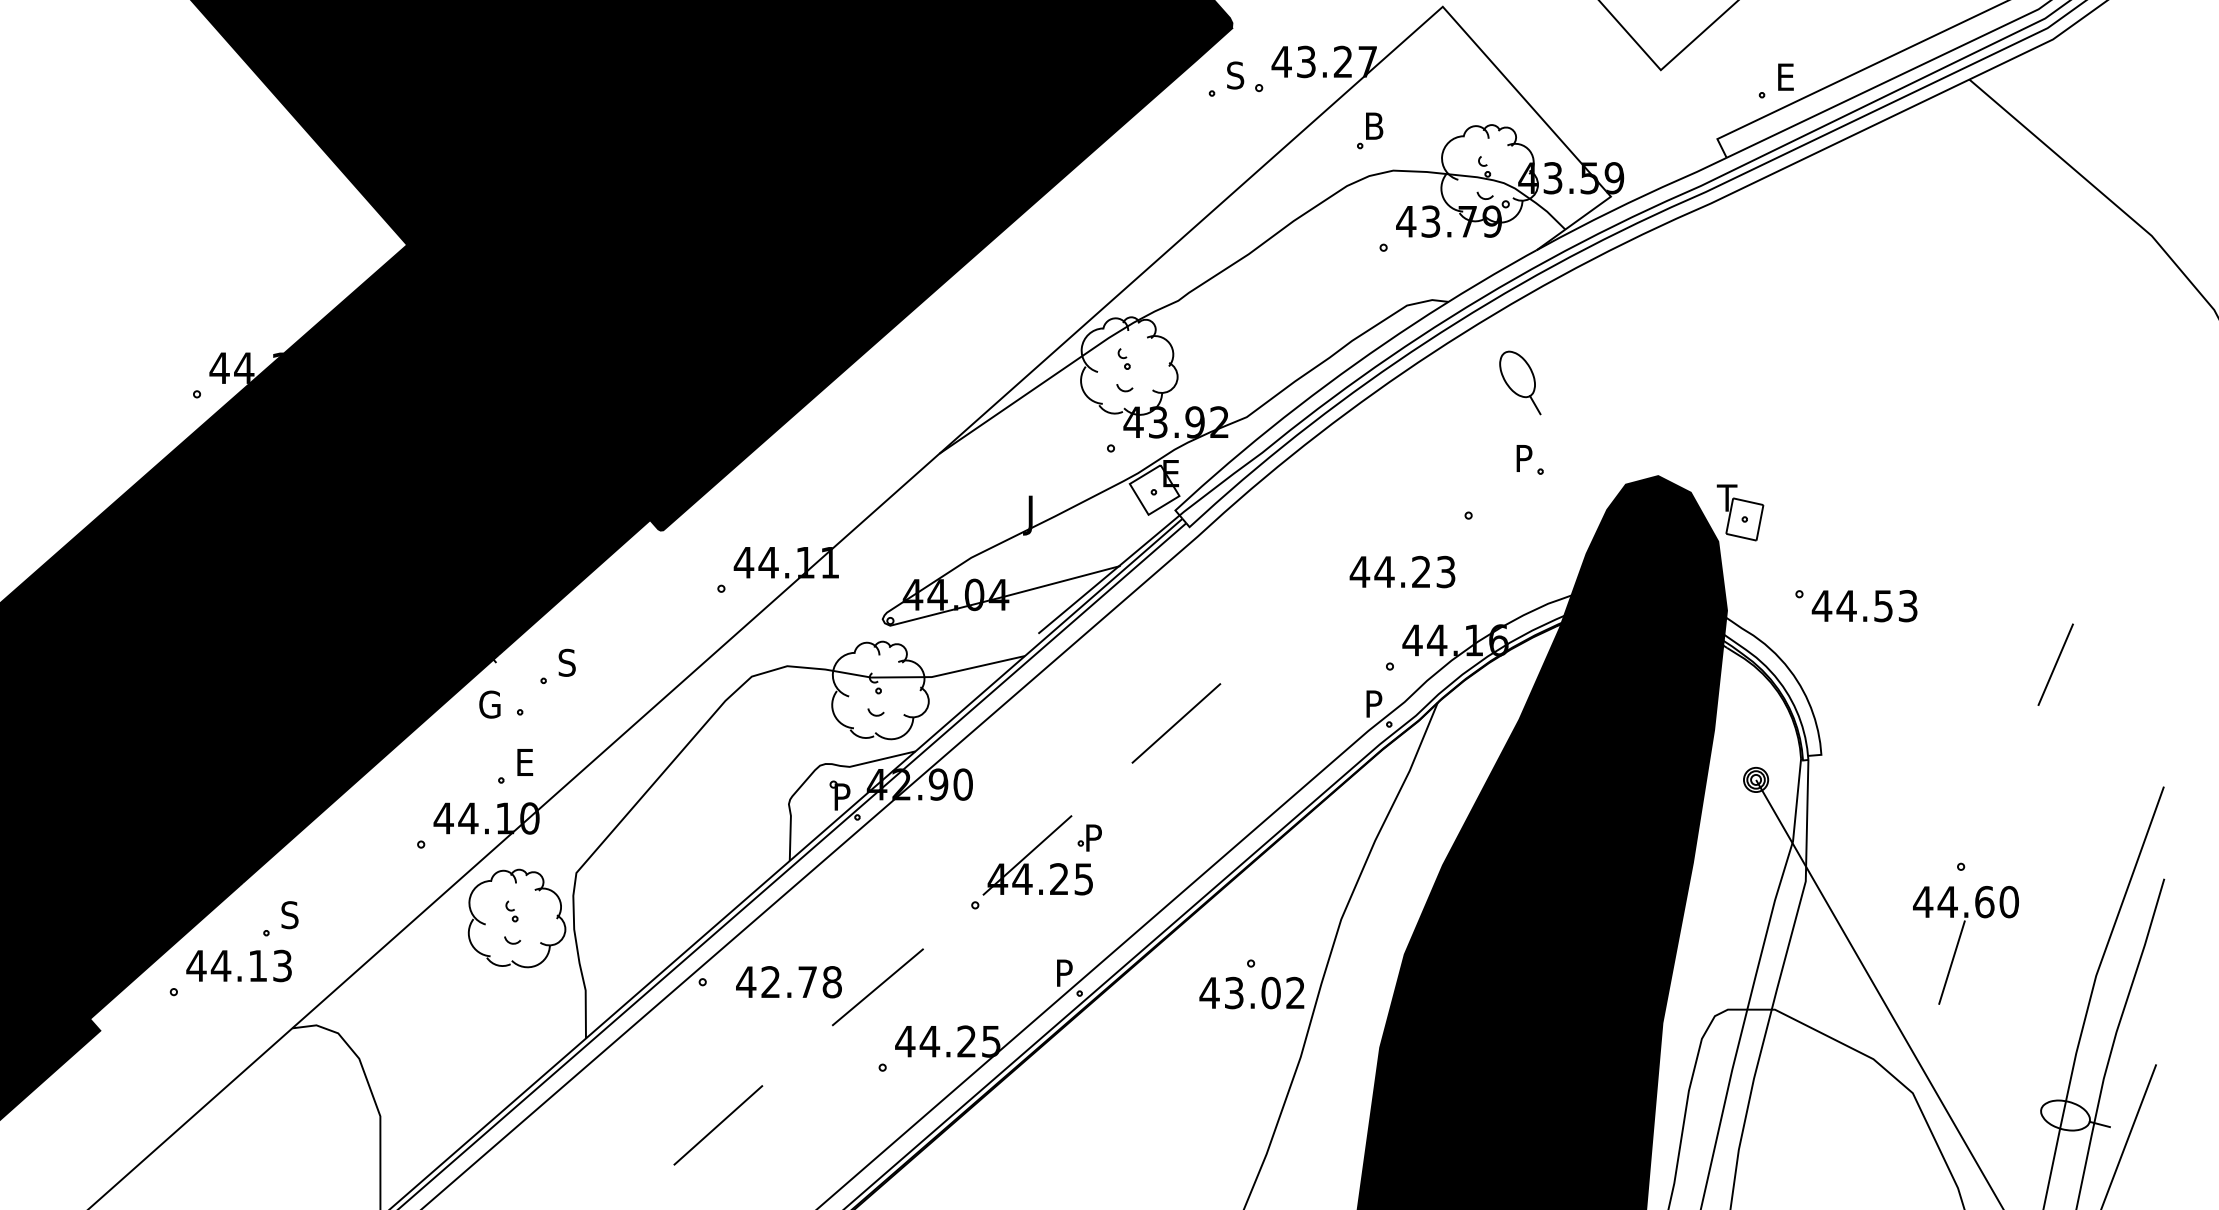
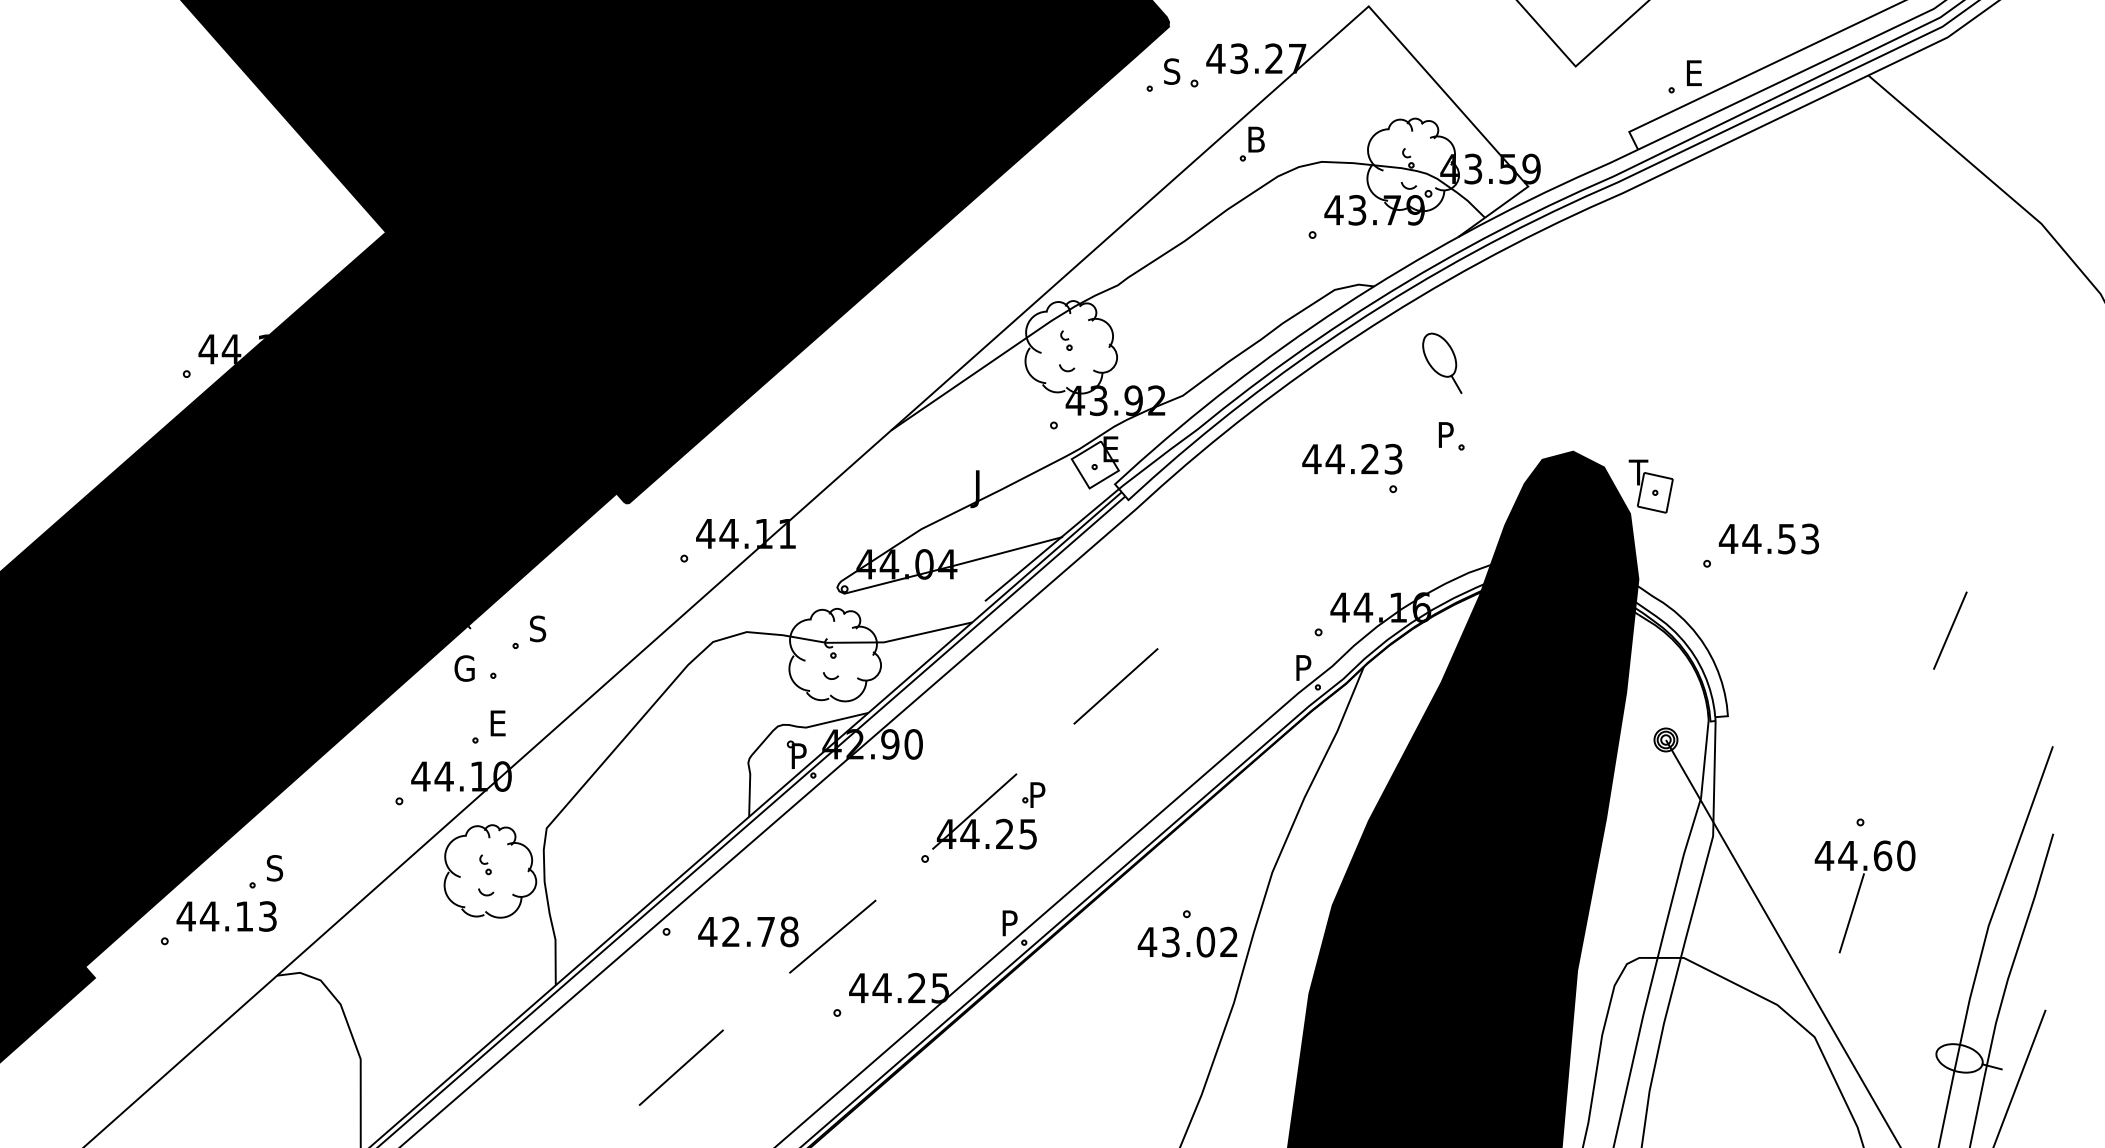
part: (1370, 130) -> (1252, 143), moved
text: (1402, 571) -> (1352, 458), moved
text: (1864, 606) -> (1768, 539), moved

